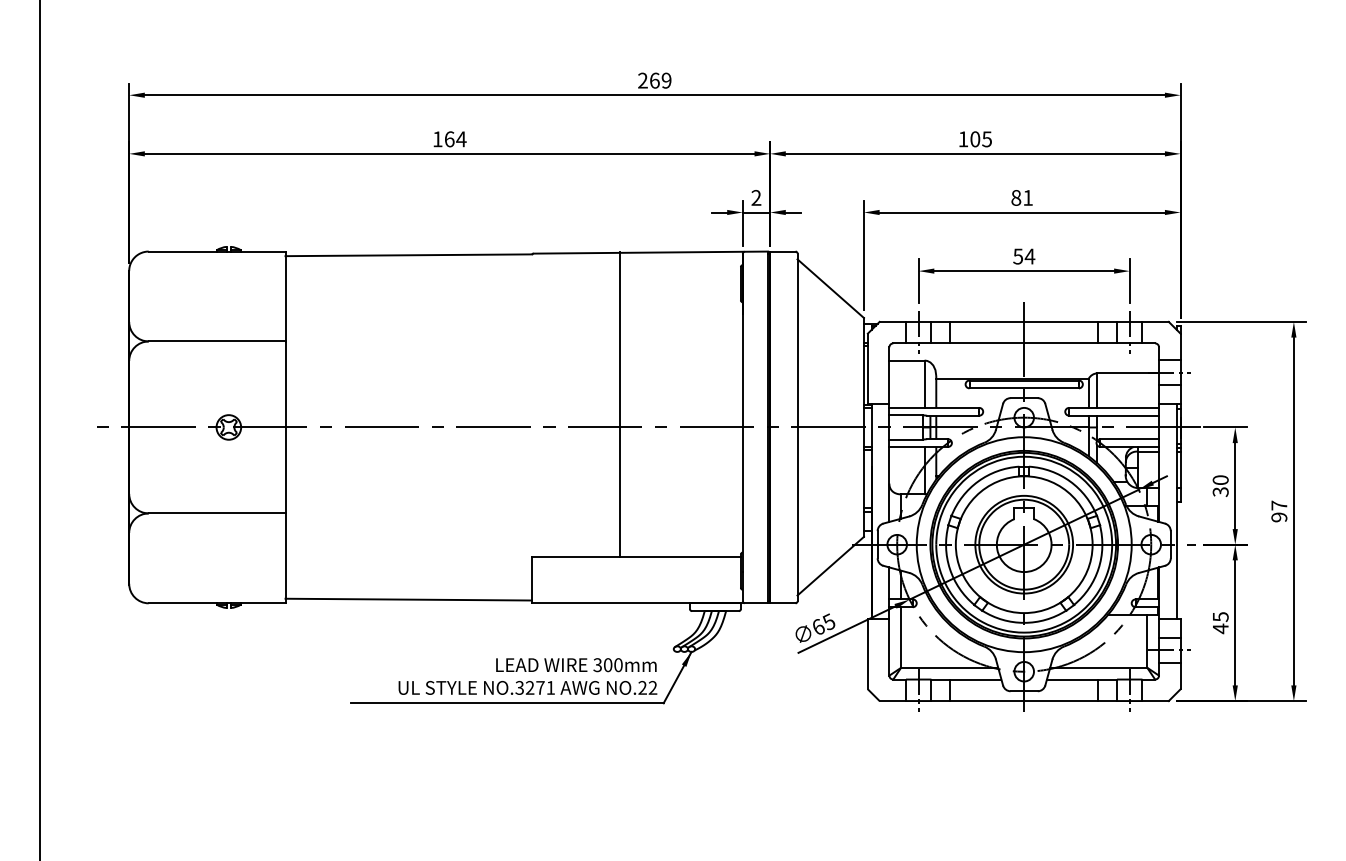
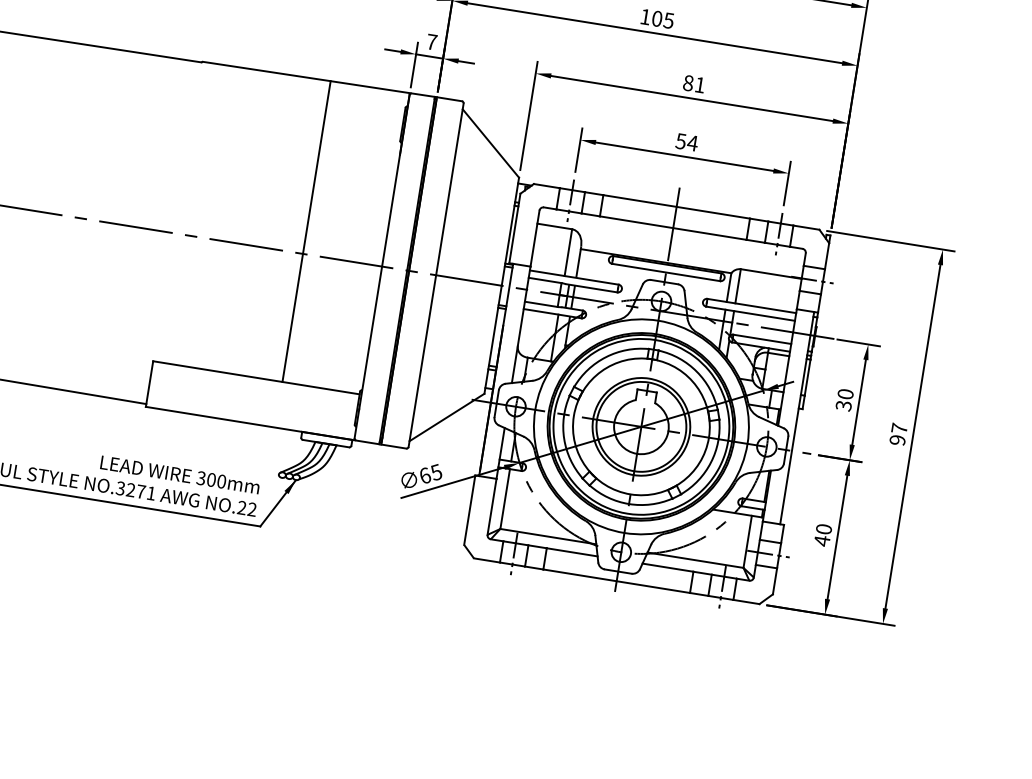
text: (756, 197) -> (431, 41), 2 -> 7
line: (619, 404) -> (306, 231), moved
text: (1220, 617) -> (823, 529), 45 -> 40

